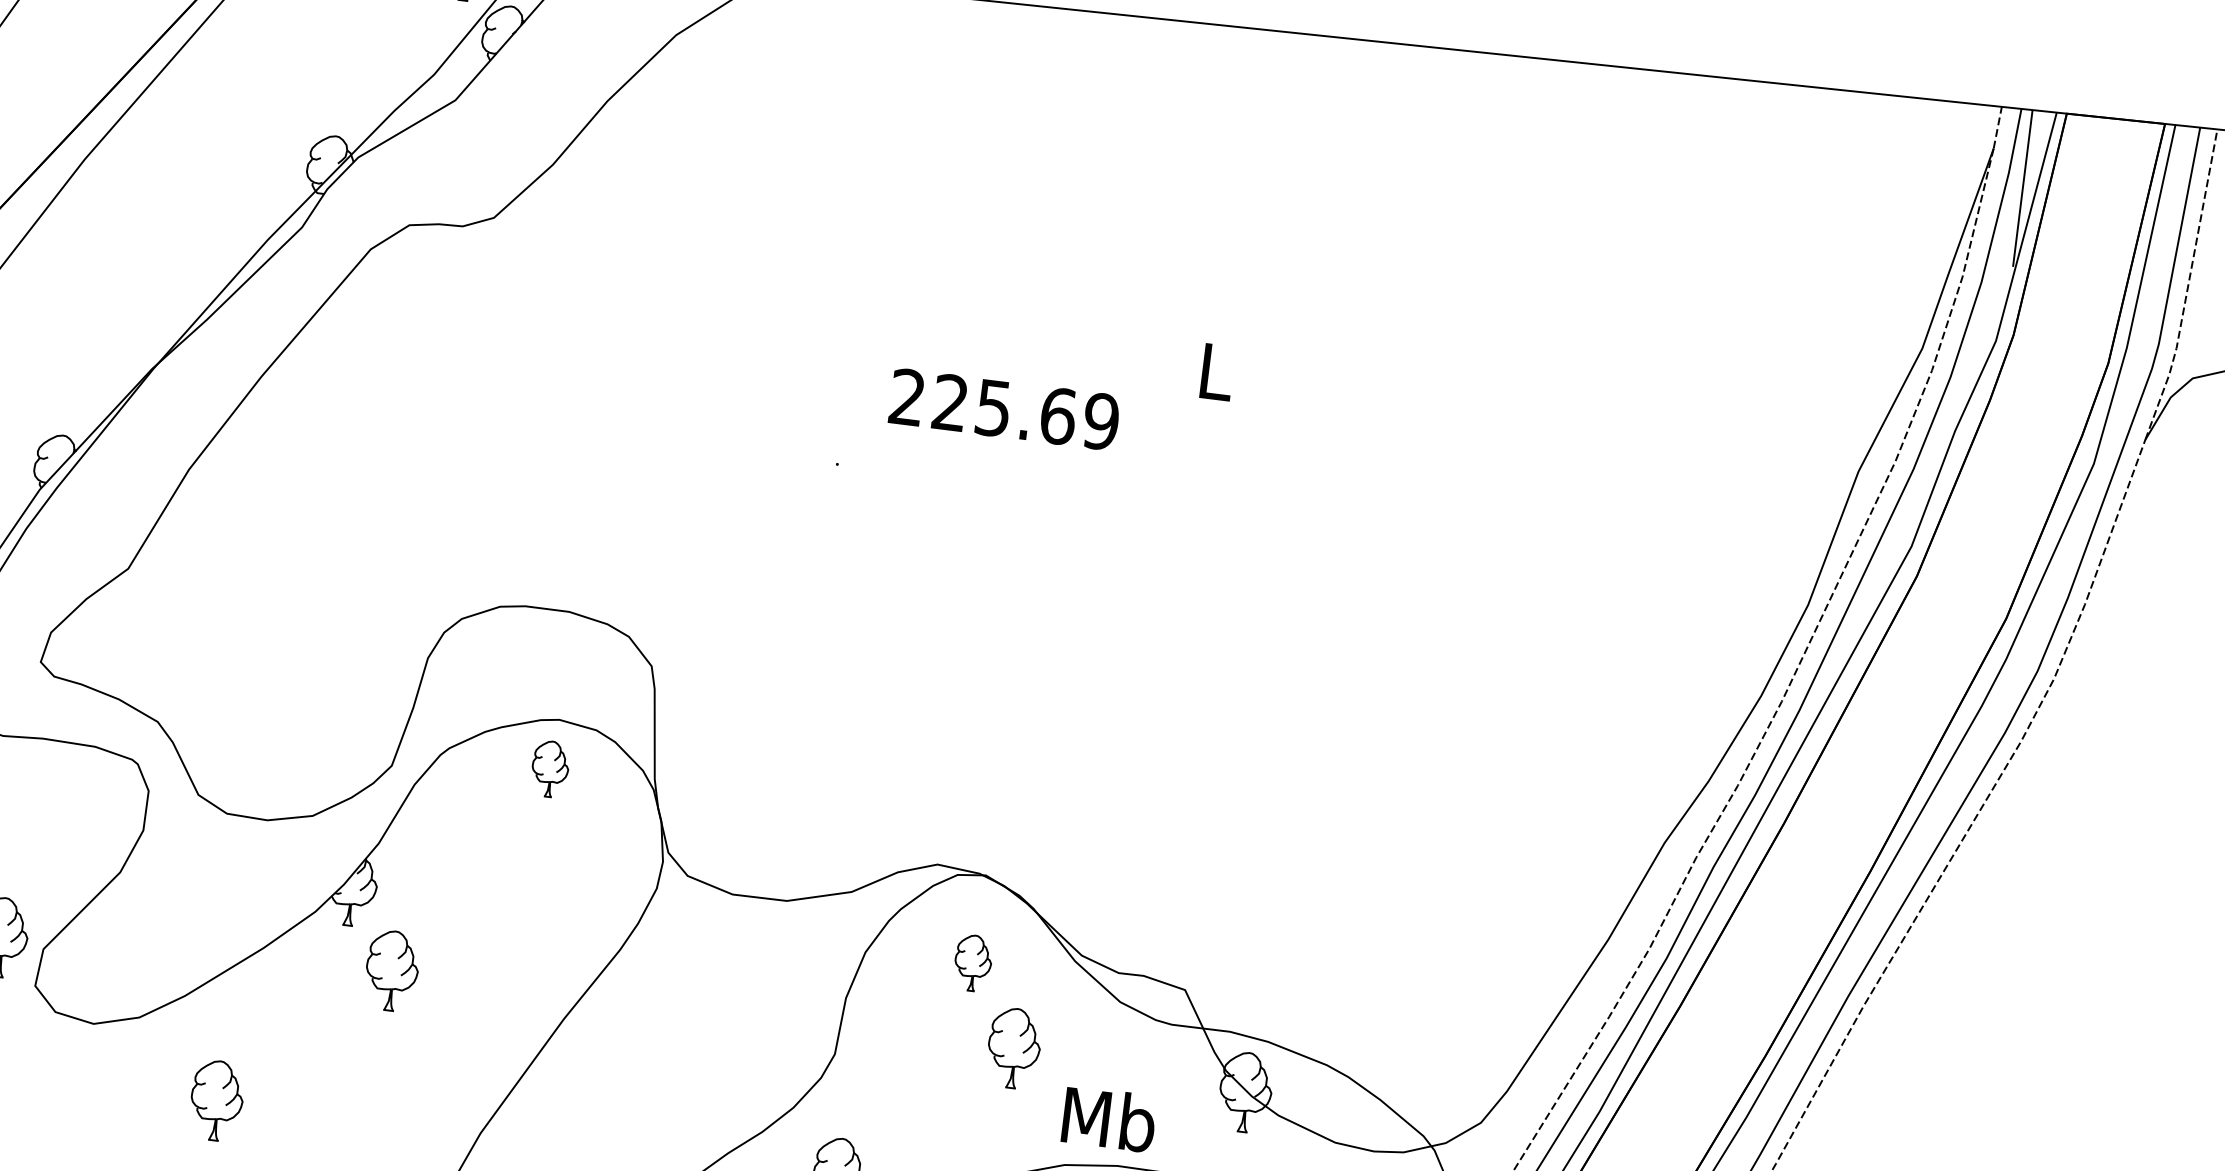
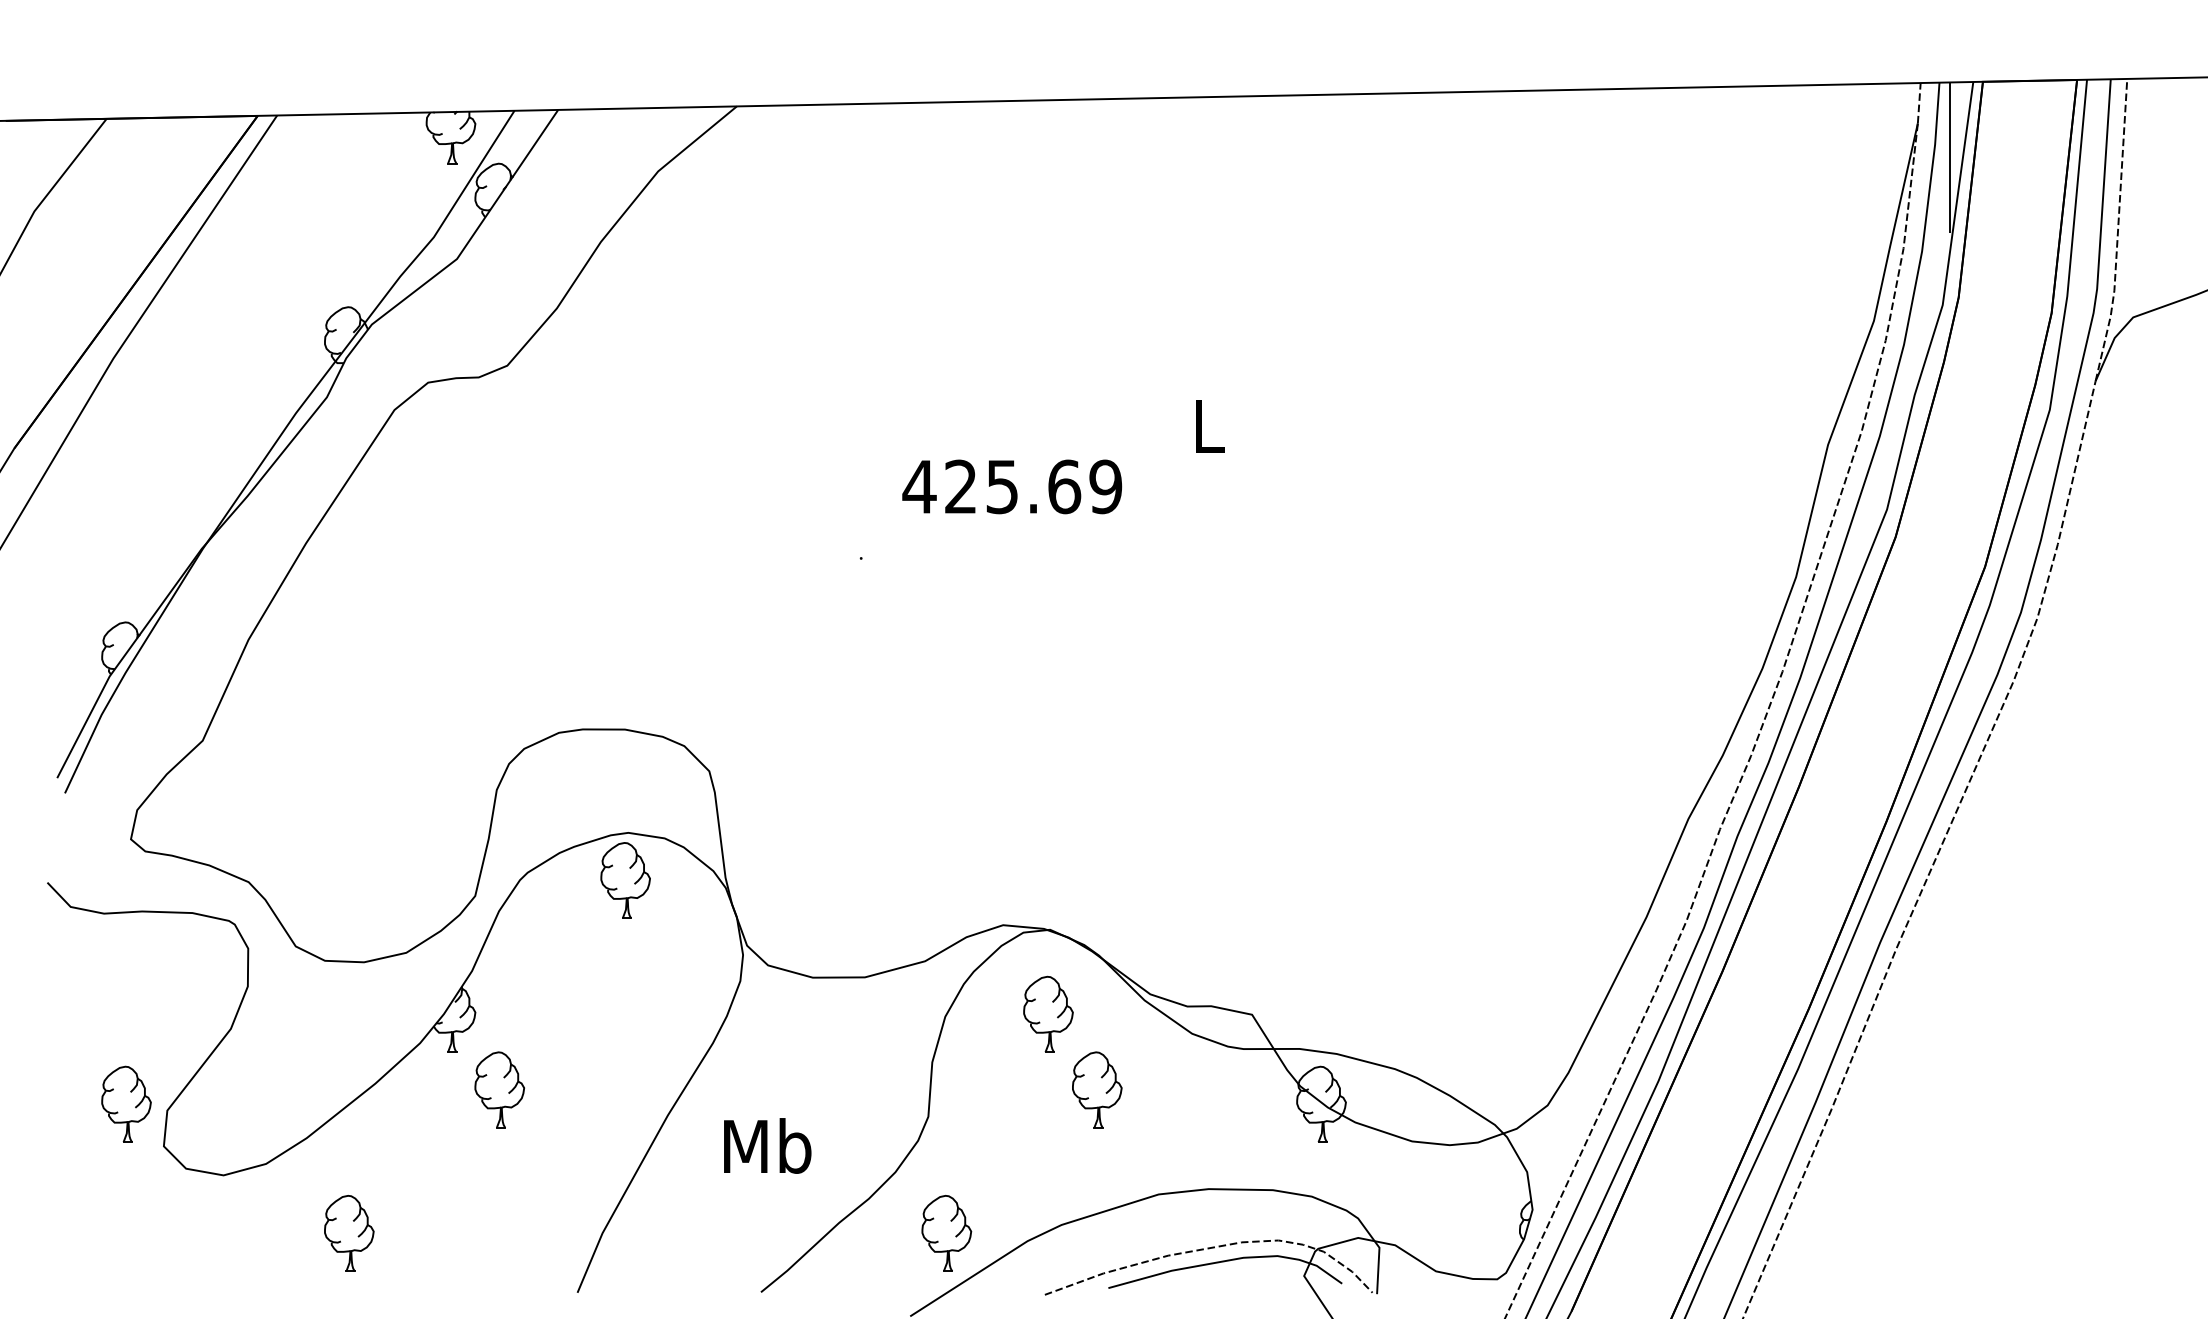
text: (907, 397) -> (919, 486), 225.69 -> 425.69
part: (550, 769) -> (625, 880), size x1.43
part: (973, 962) -> (1048, 1013), size x1.43
text: (1109, 1118) -> (767, 1145), moved

